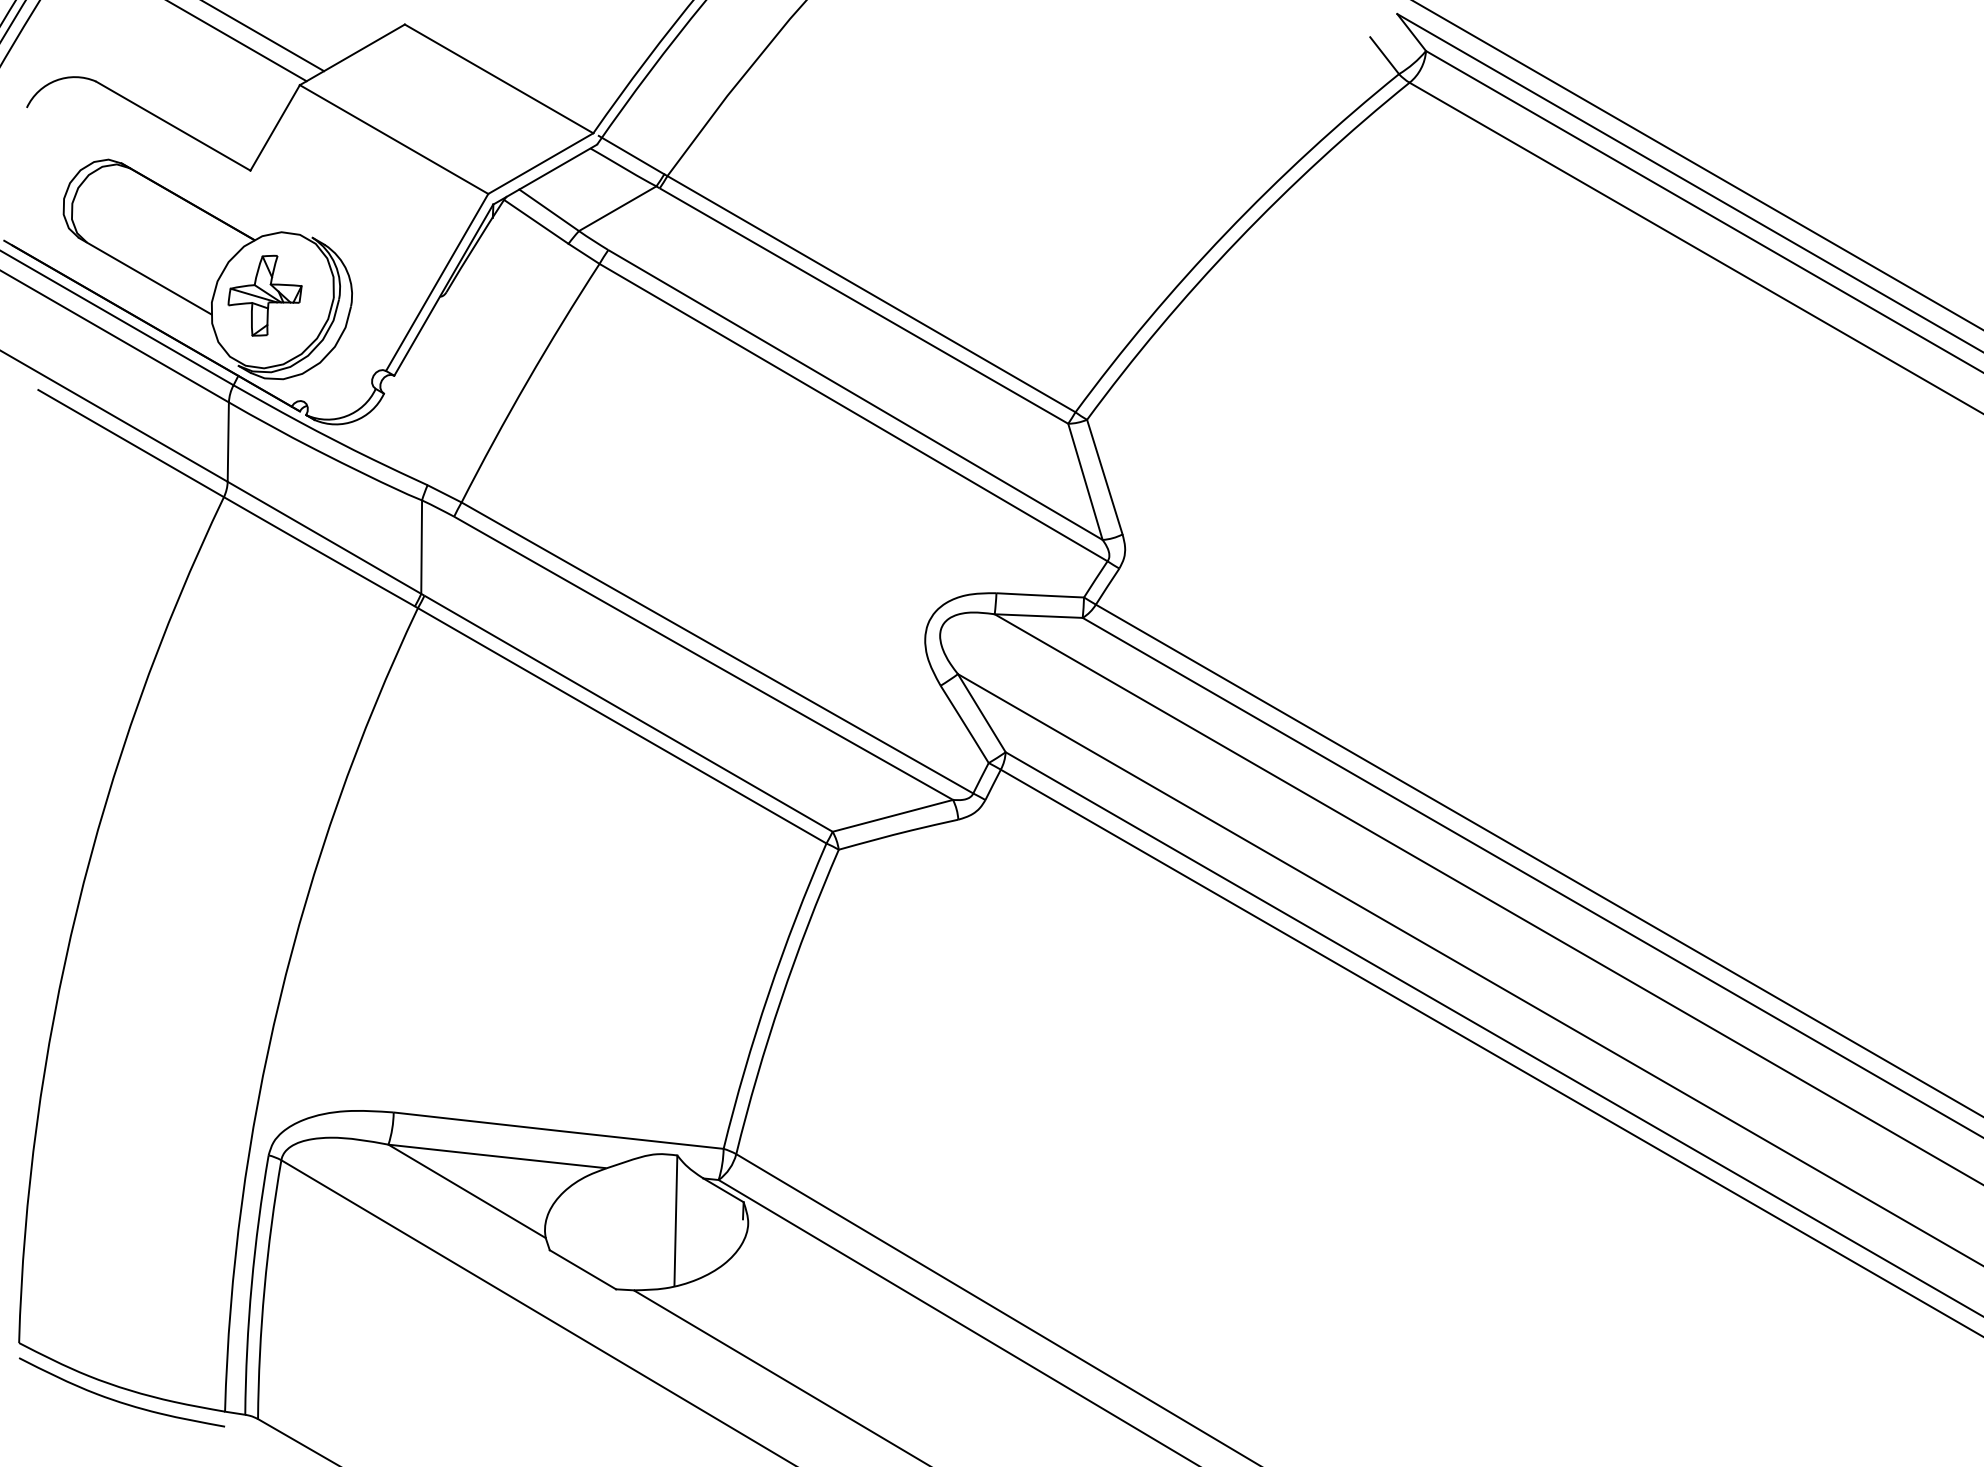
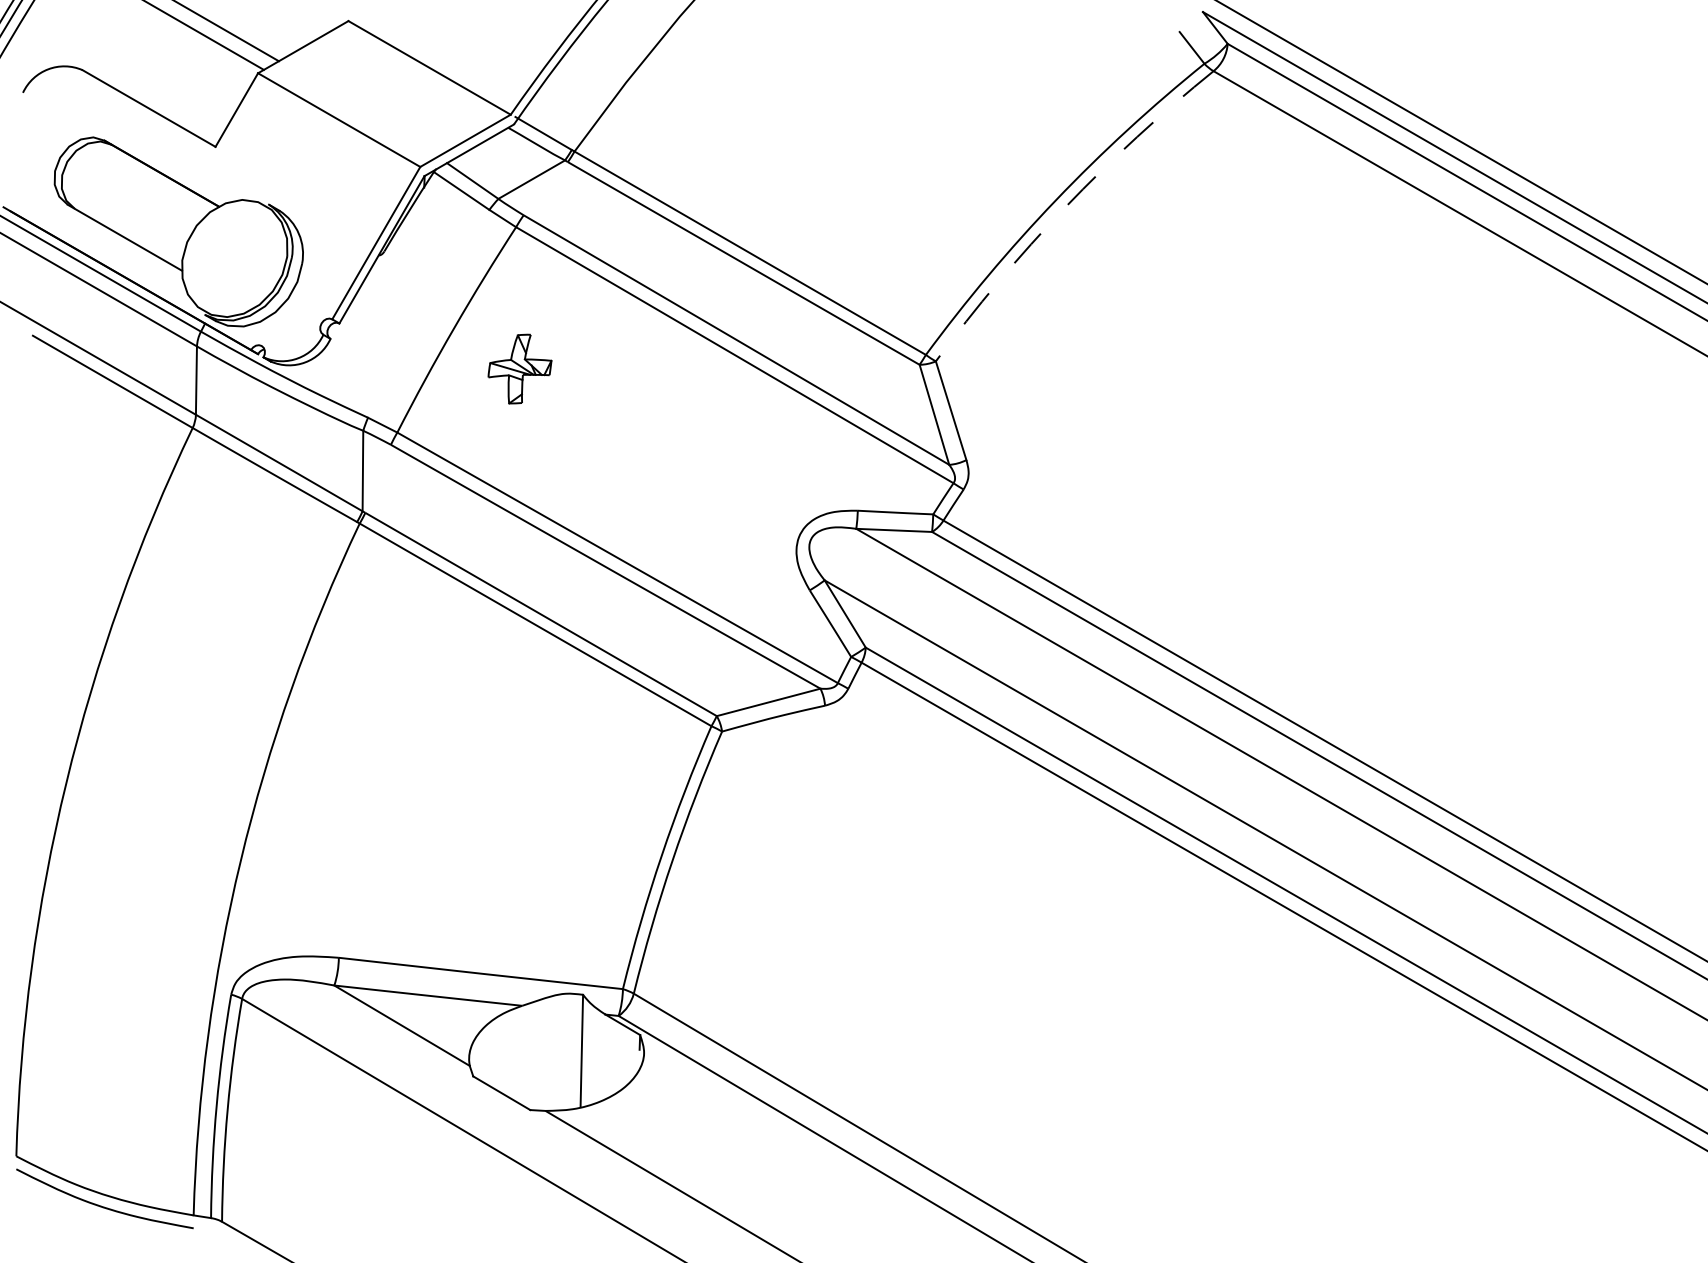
arc: (1237, 240) -> (1065, 207), solid -> dashed
part: (264, 295) -> (519, 368), moved

